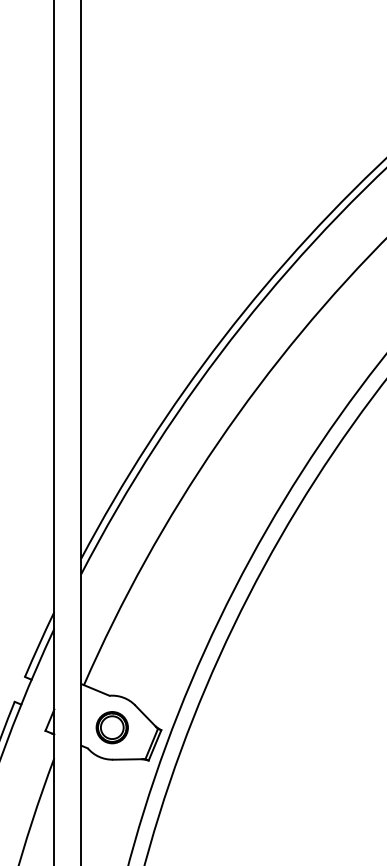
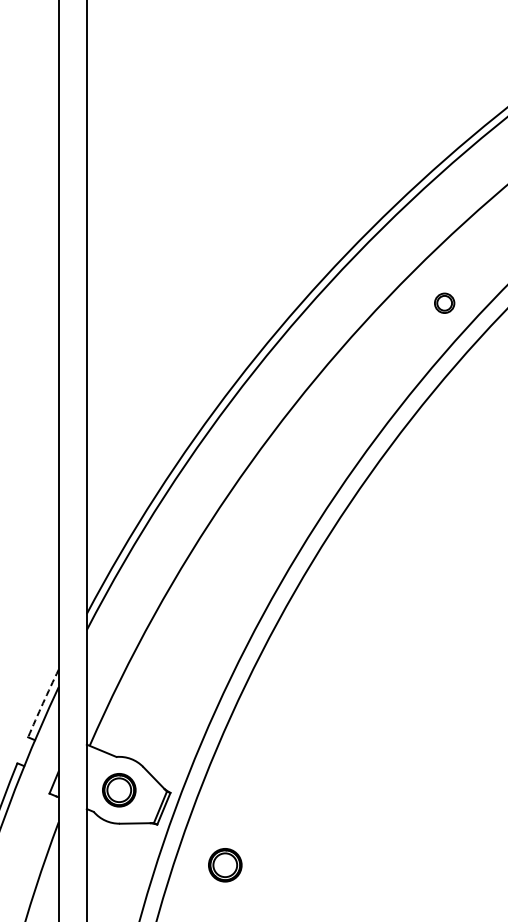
arc: (39, 644) -> (43, 703), solid -> dashed
part: (214, 799) -> (225, 865), added

